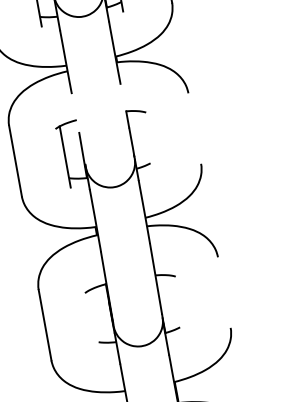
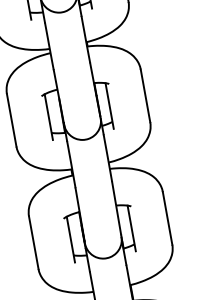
line: (126, 119) -> (94, 89), added
line: (78, 128) -> (58, 95), added
line: (194, 128) -> (145, 95), added
line: (146, 141) -> (109, 105), added
line: (224, 292) -> (167, 218), added
line: (175, 305) -> (131, 228), added
line: (94, 320) -> (70, 239), added

